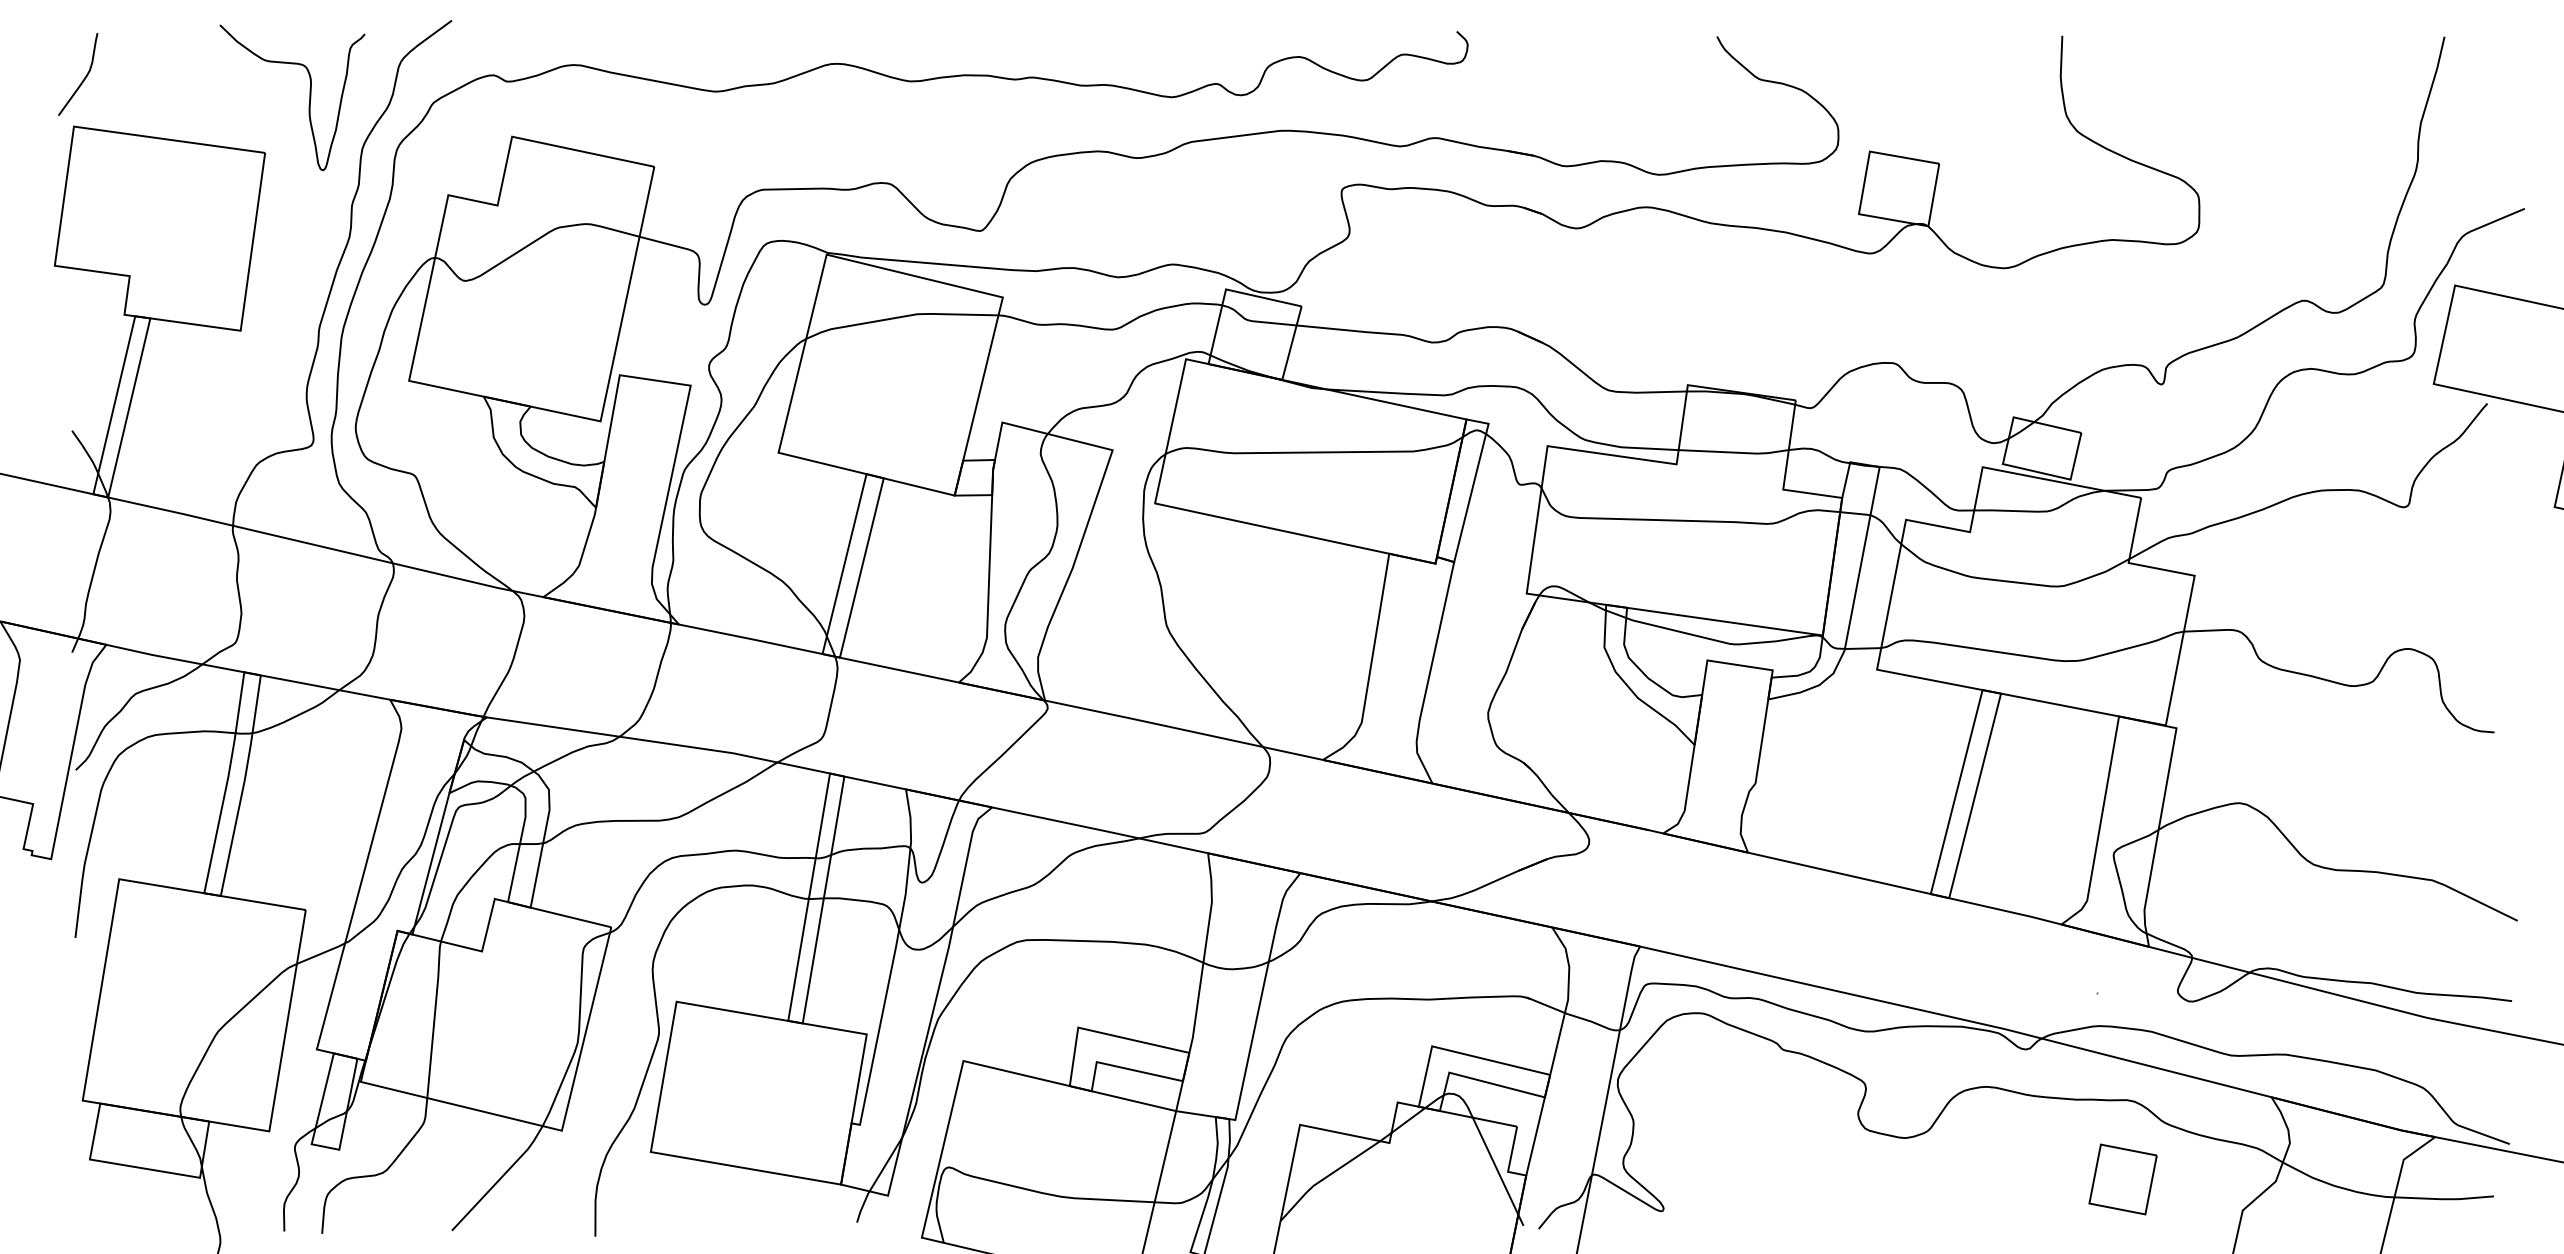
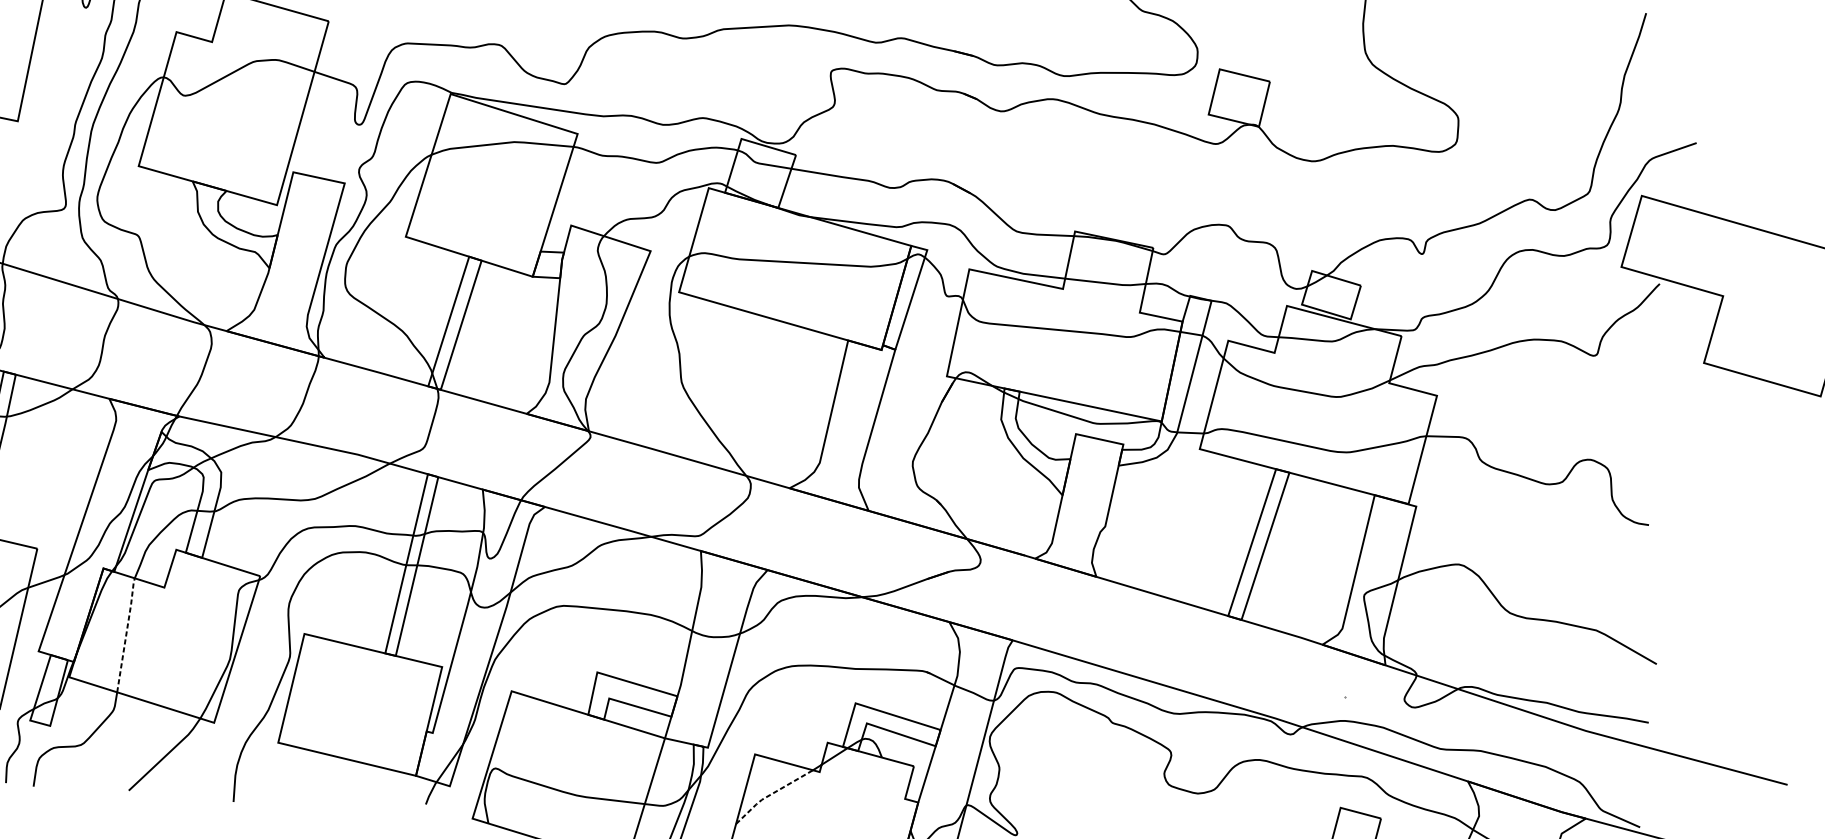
line: (434, 1017) -> (126, 633), solid -> dashed
line: (1495, 1165) -> (896, 793), removed
line: (1325, 1177) -> (771, 794), solid -> dashed

